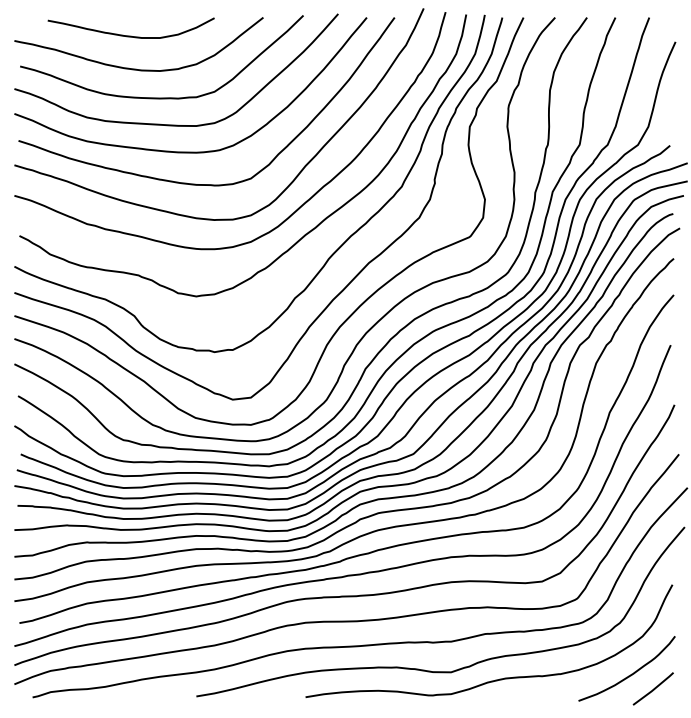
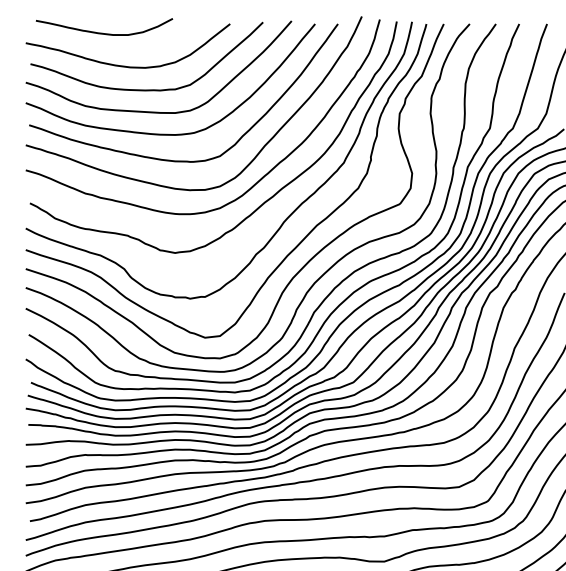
curve: (130, 35) -> (103, 32), moved

